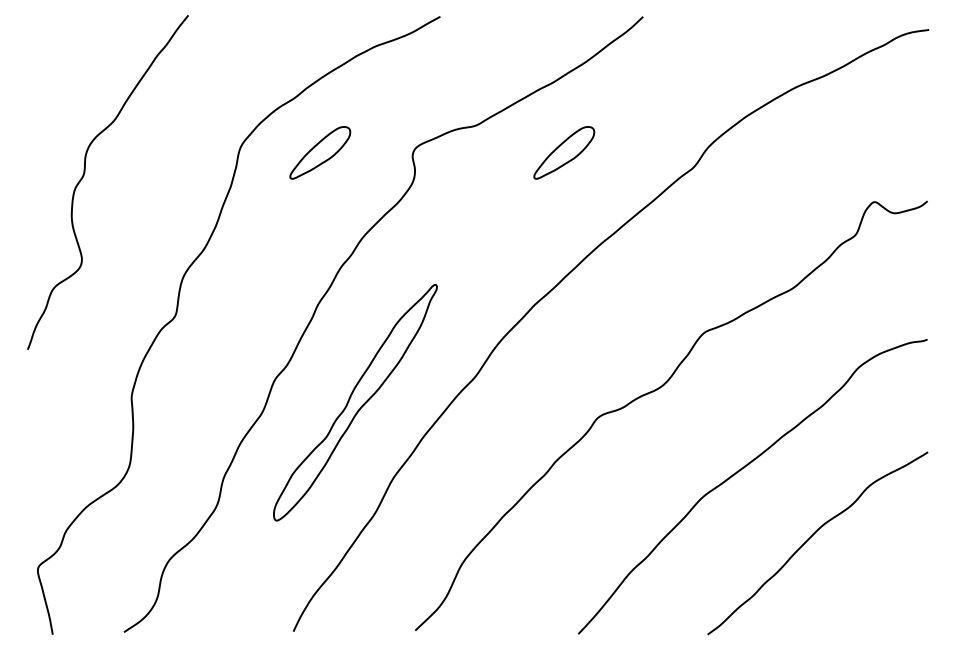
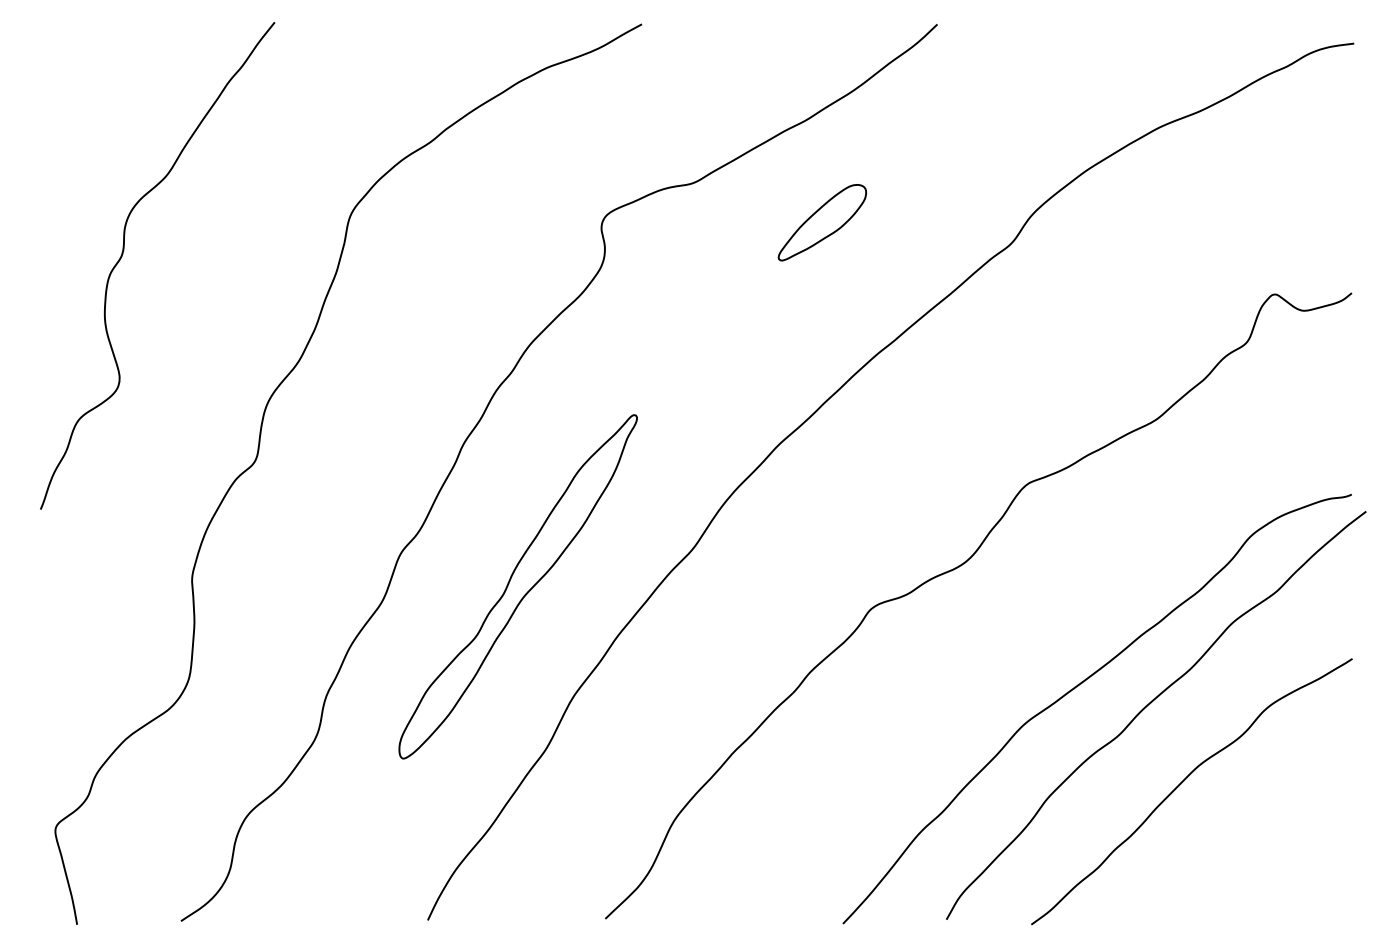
part: (320, 152) -> (467, 222), removed
curve: (787, 485) -> (1147, 707), added

